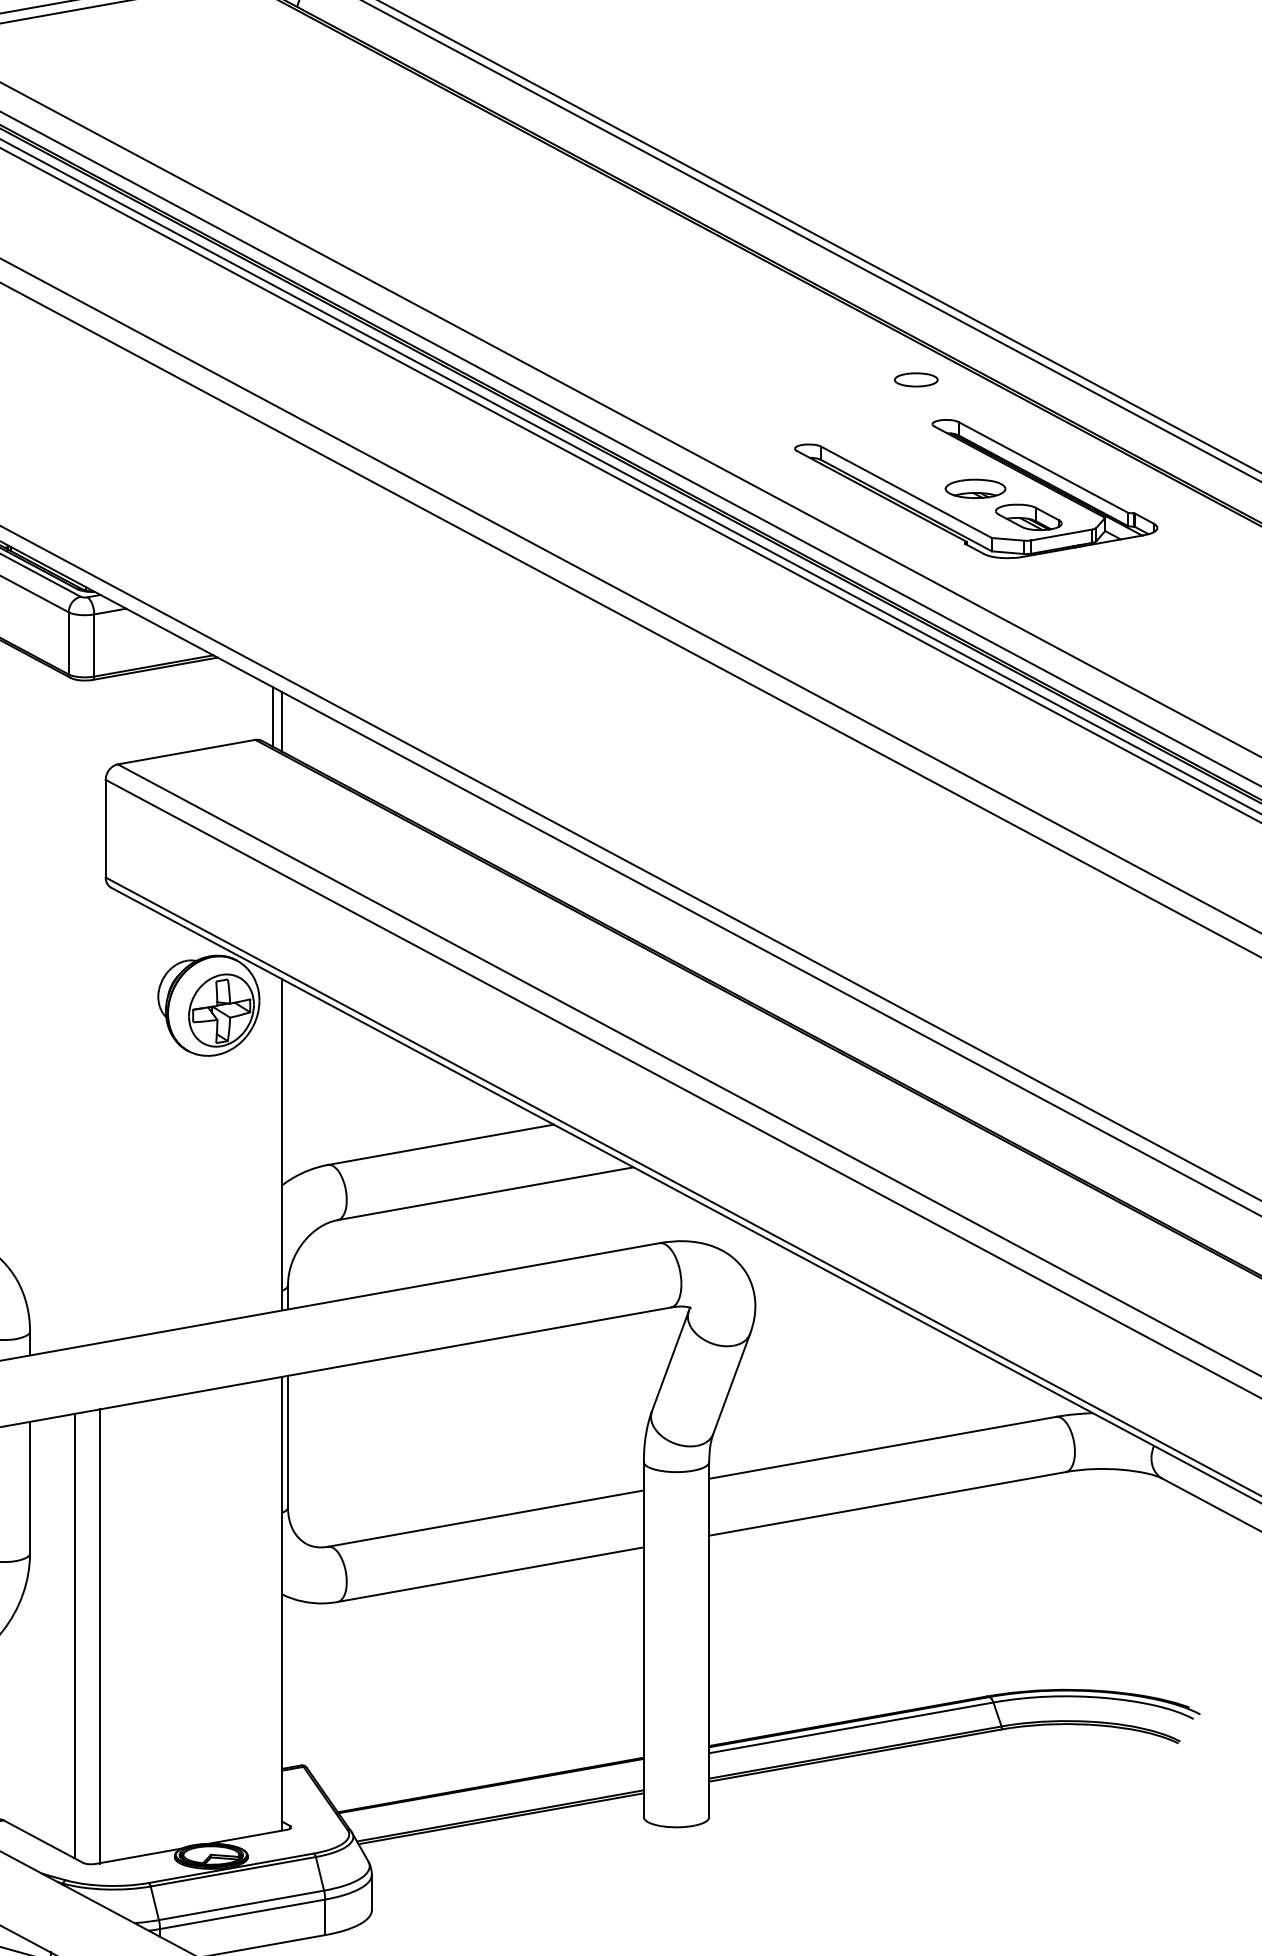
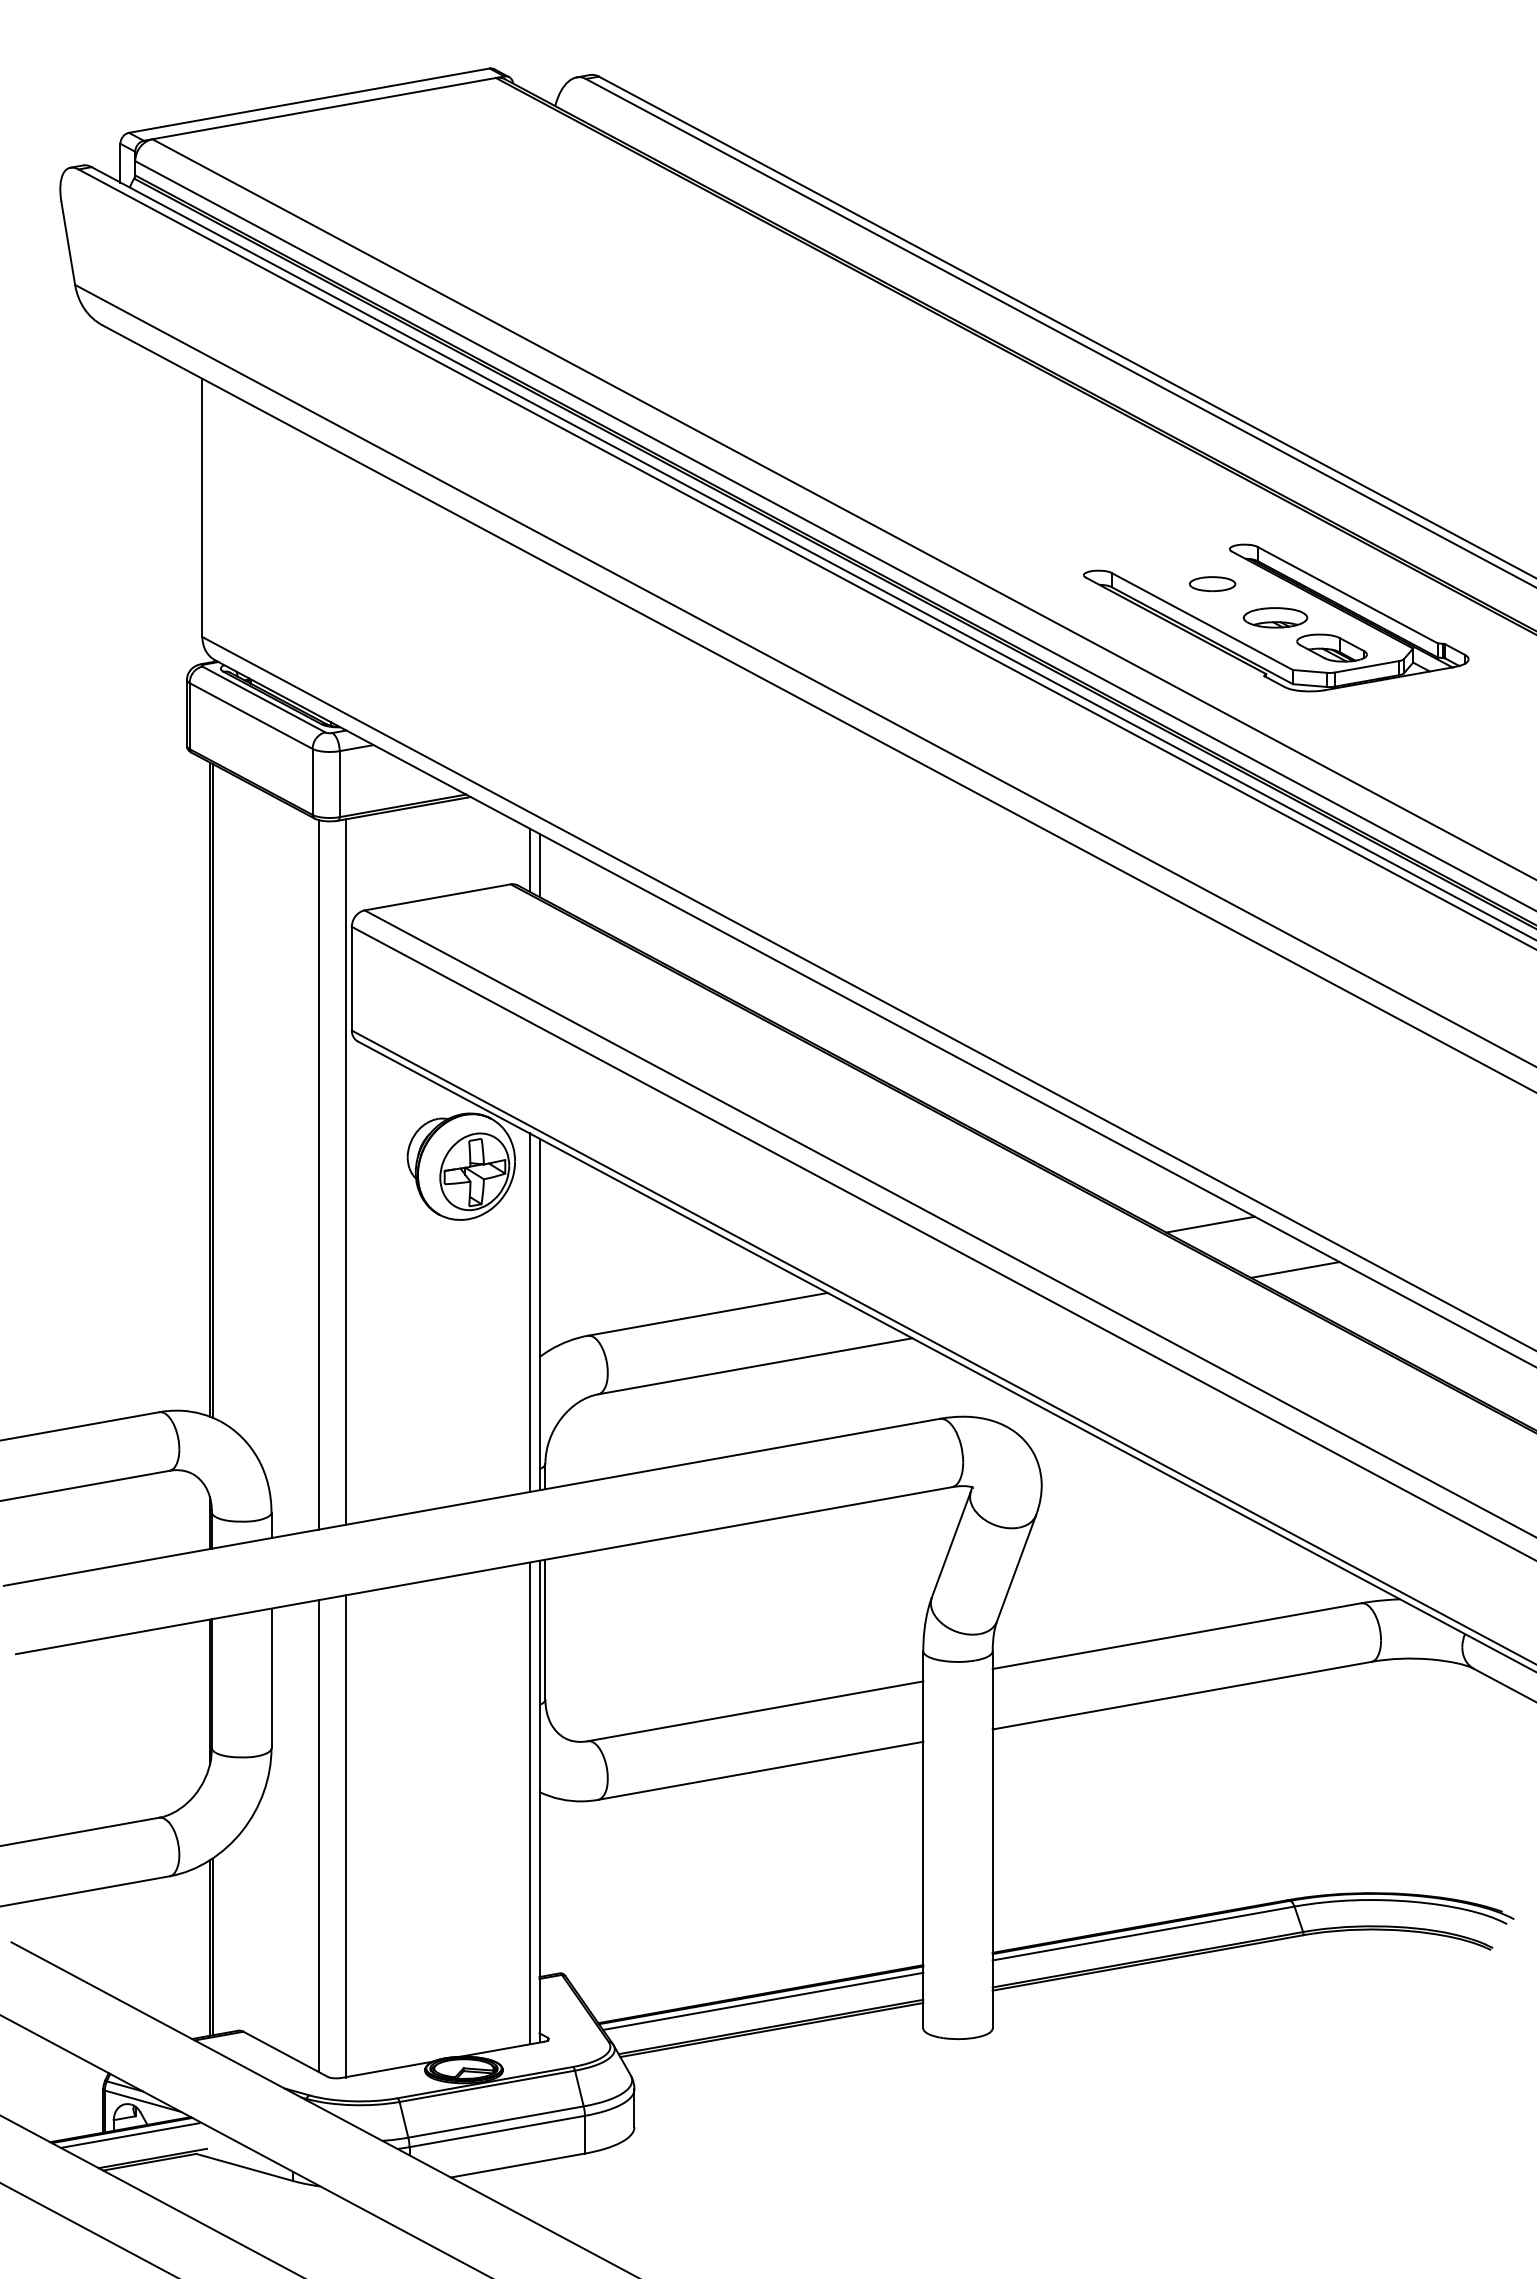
part: (916, 380) -> (1212, 584), moved
line: (99, 1010) -> (345, 1171), added
line: (74, 1013) -> (318, 1174), added
line: (914, 1060) -> (1210, 1224), added
line: (994, 1102) -> (1295, 1269), added
line: (273, 1143) -> (529, 1312), added
line: (273, 1605) -> (529, 1803), added
line: (493, 1790) -> (763, 2000), added

